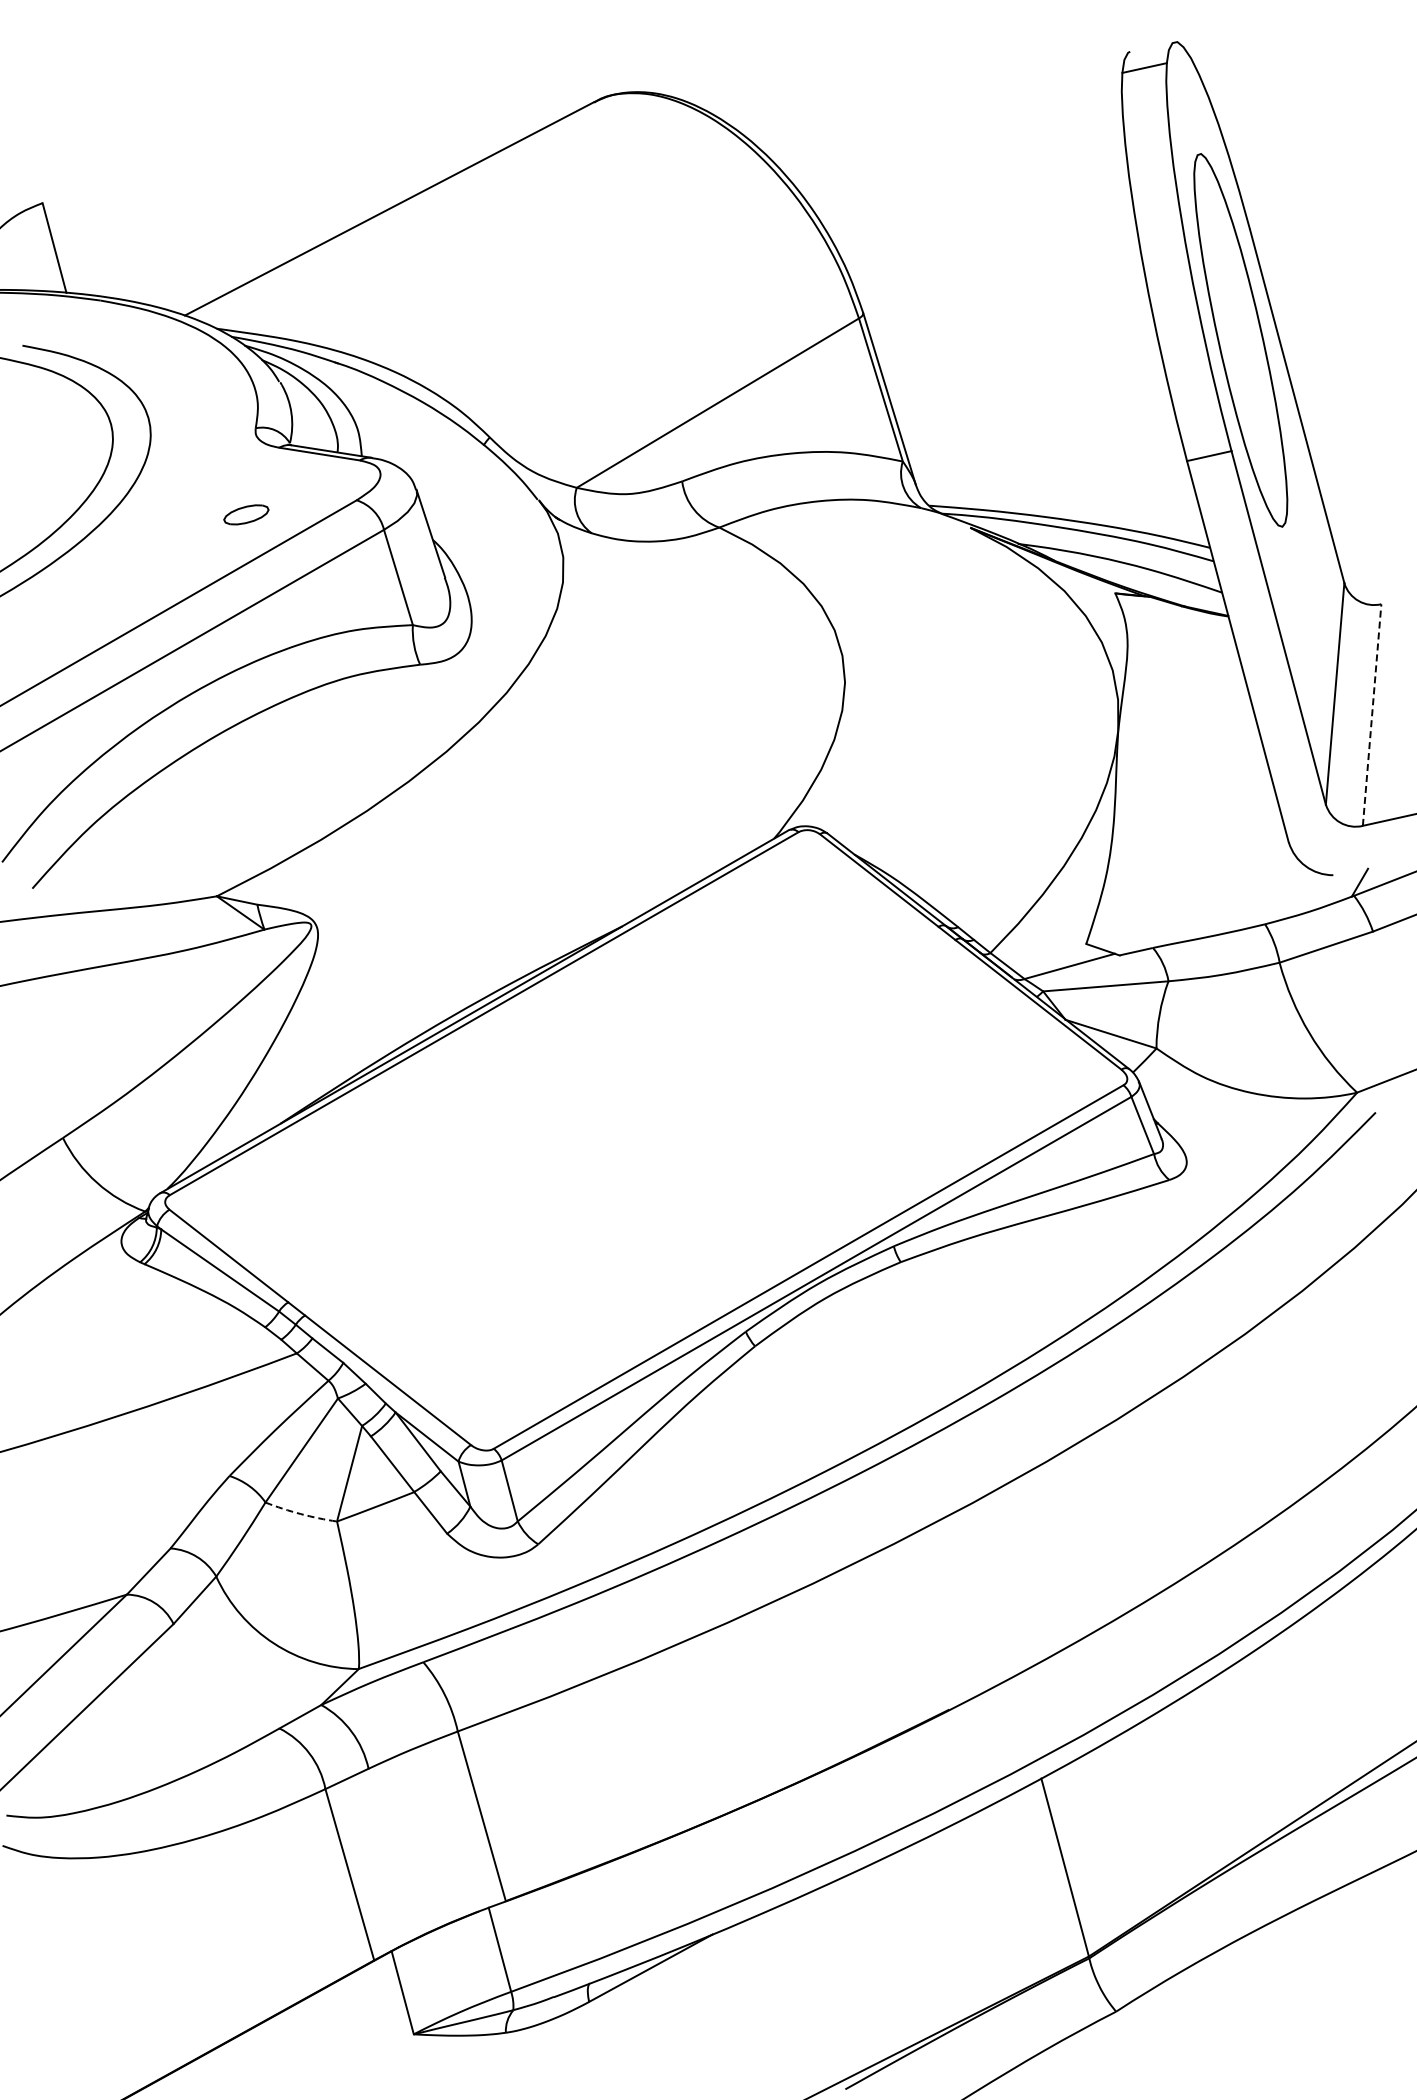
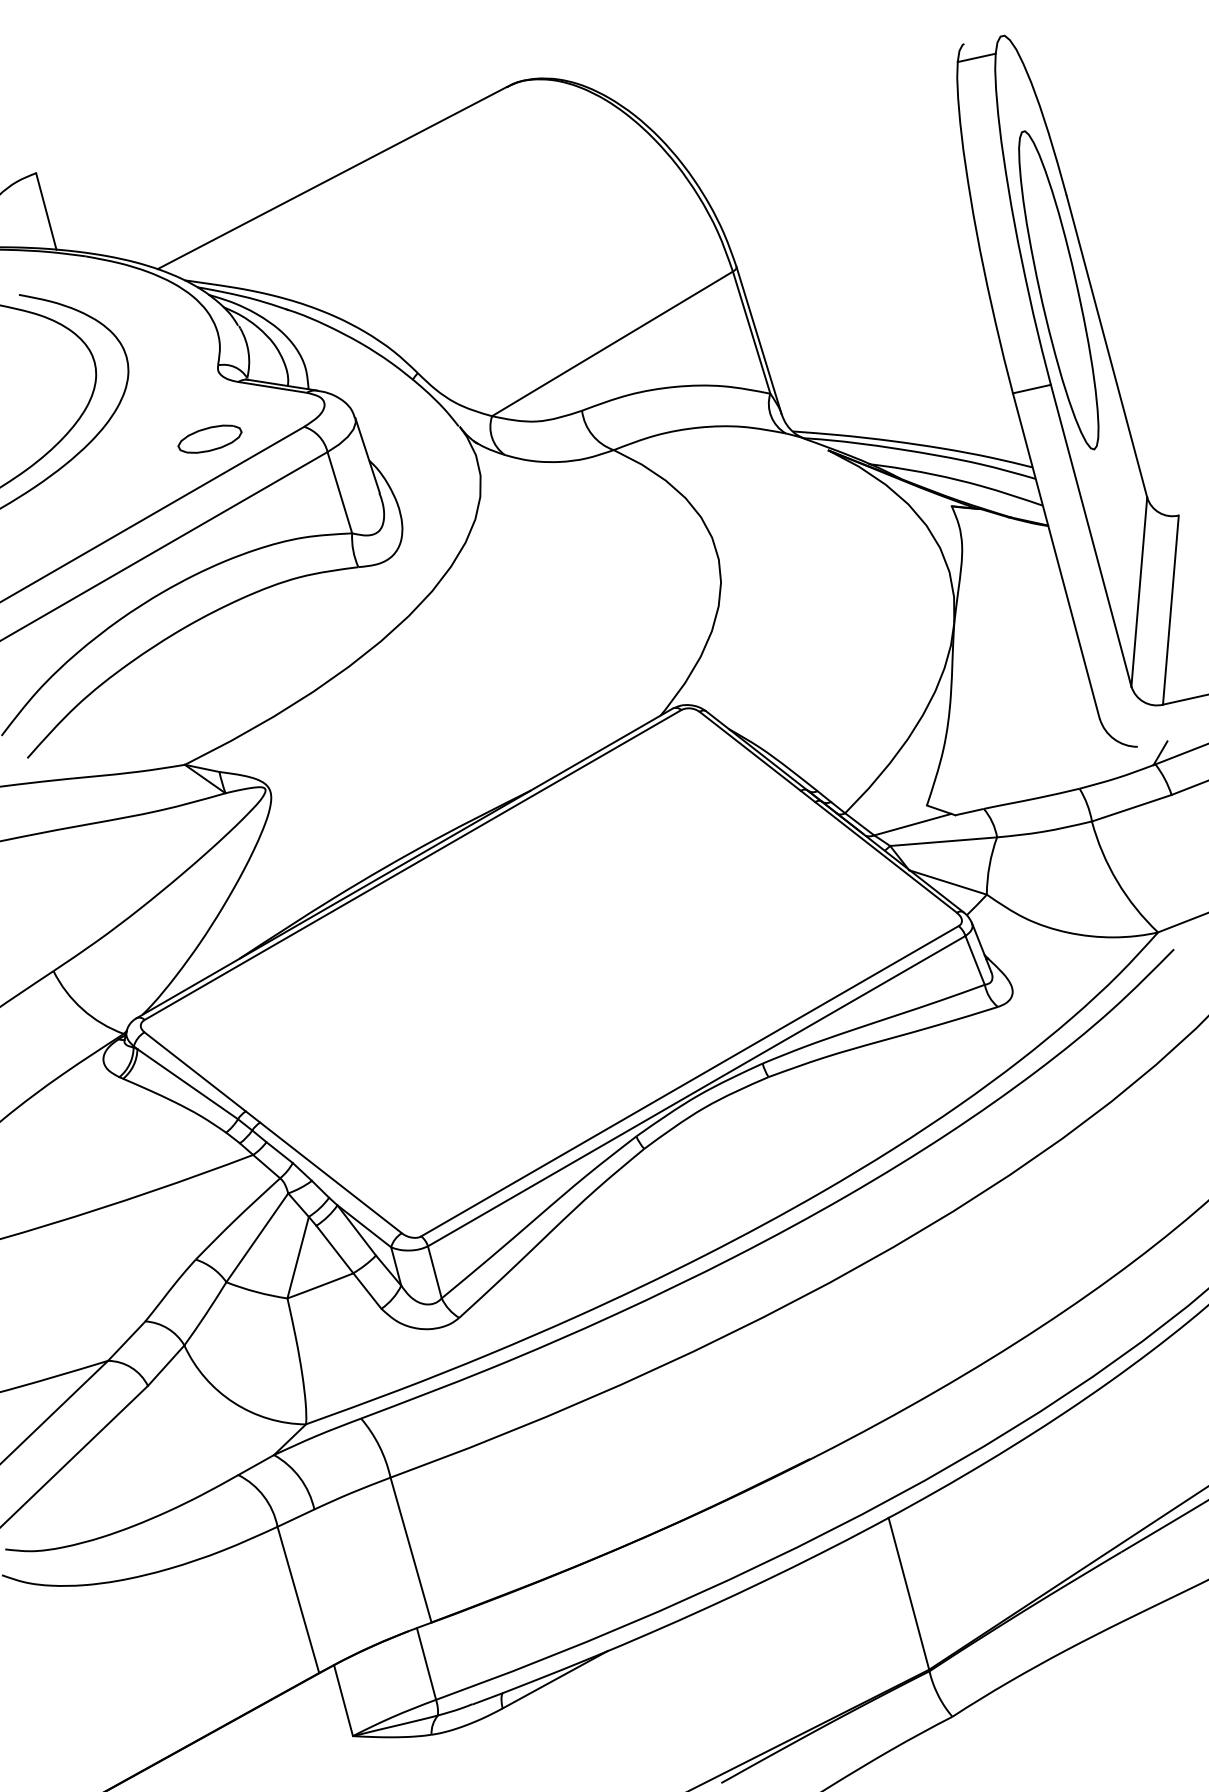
part: (246, 514) -> (210, 438), size x1.67
line: (1372, 714) -> (1171, 609), dashed -> solid
arc: (300, 1514) -> (256, 1292), dashed -> solid

